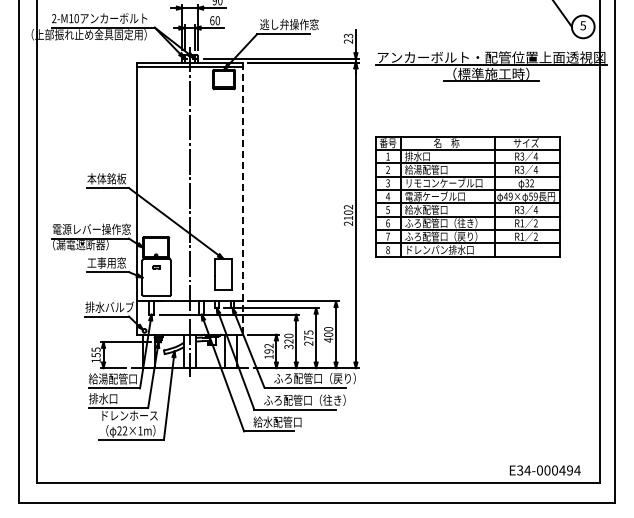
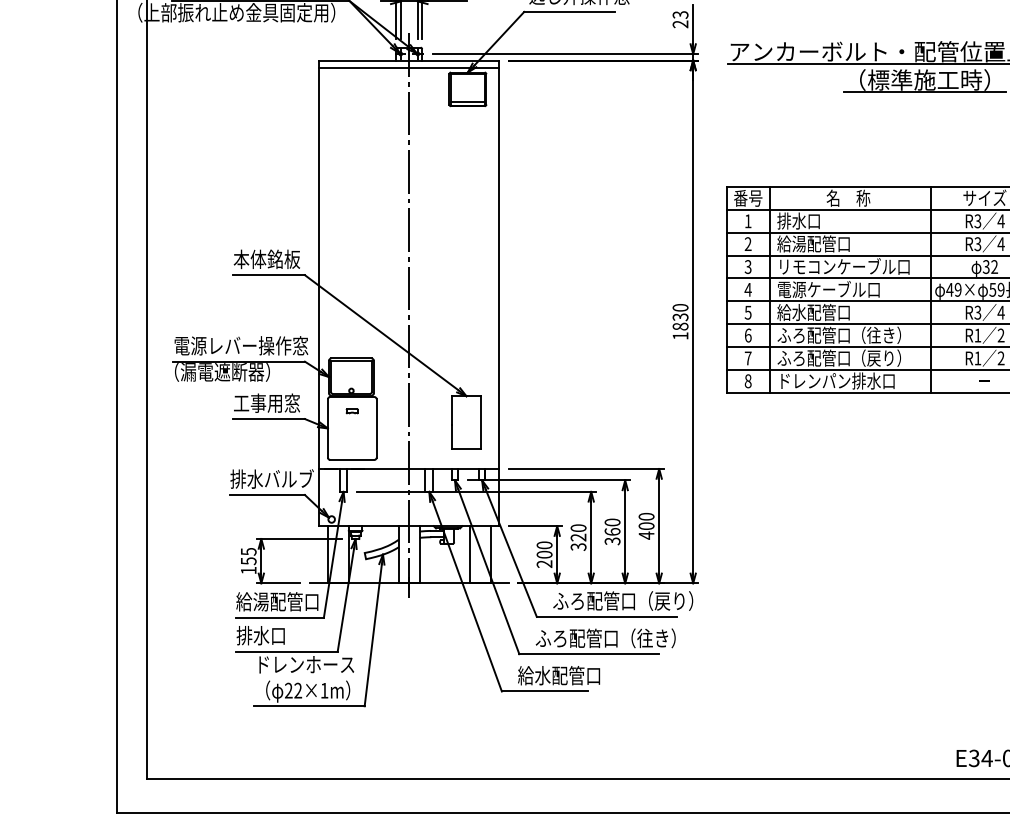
line: (242, 199) -> (499, 294), dashed -> solid
text: (348, 214) -> (680, 320), 2102 -> 1830
text: (308, 337) -> (612, 530), 275 -> 360
text: (268, 351) -> (543, 554), 192 -> 200

